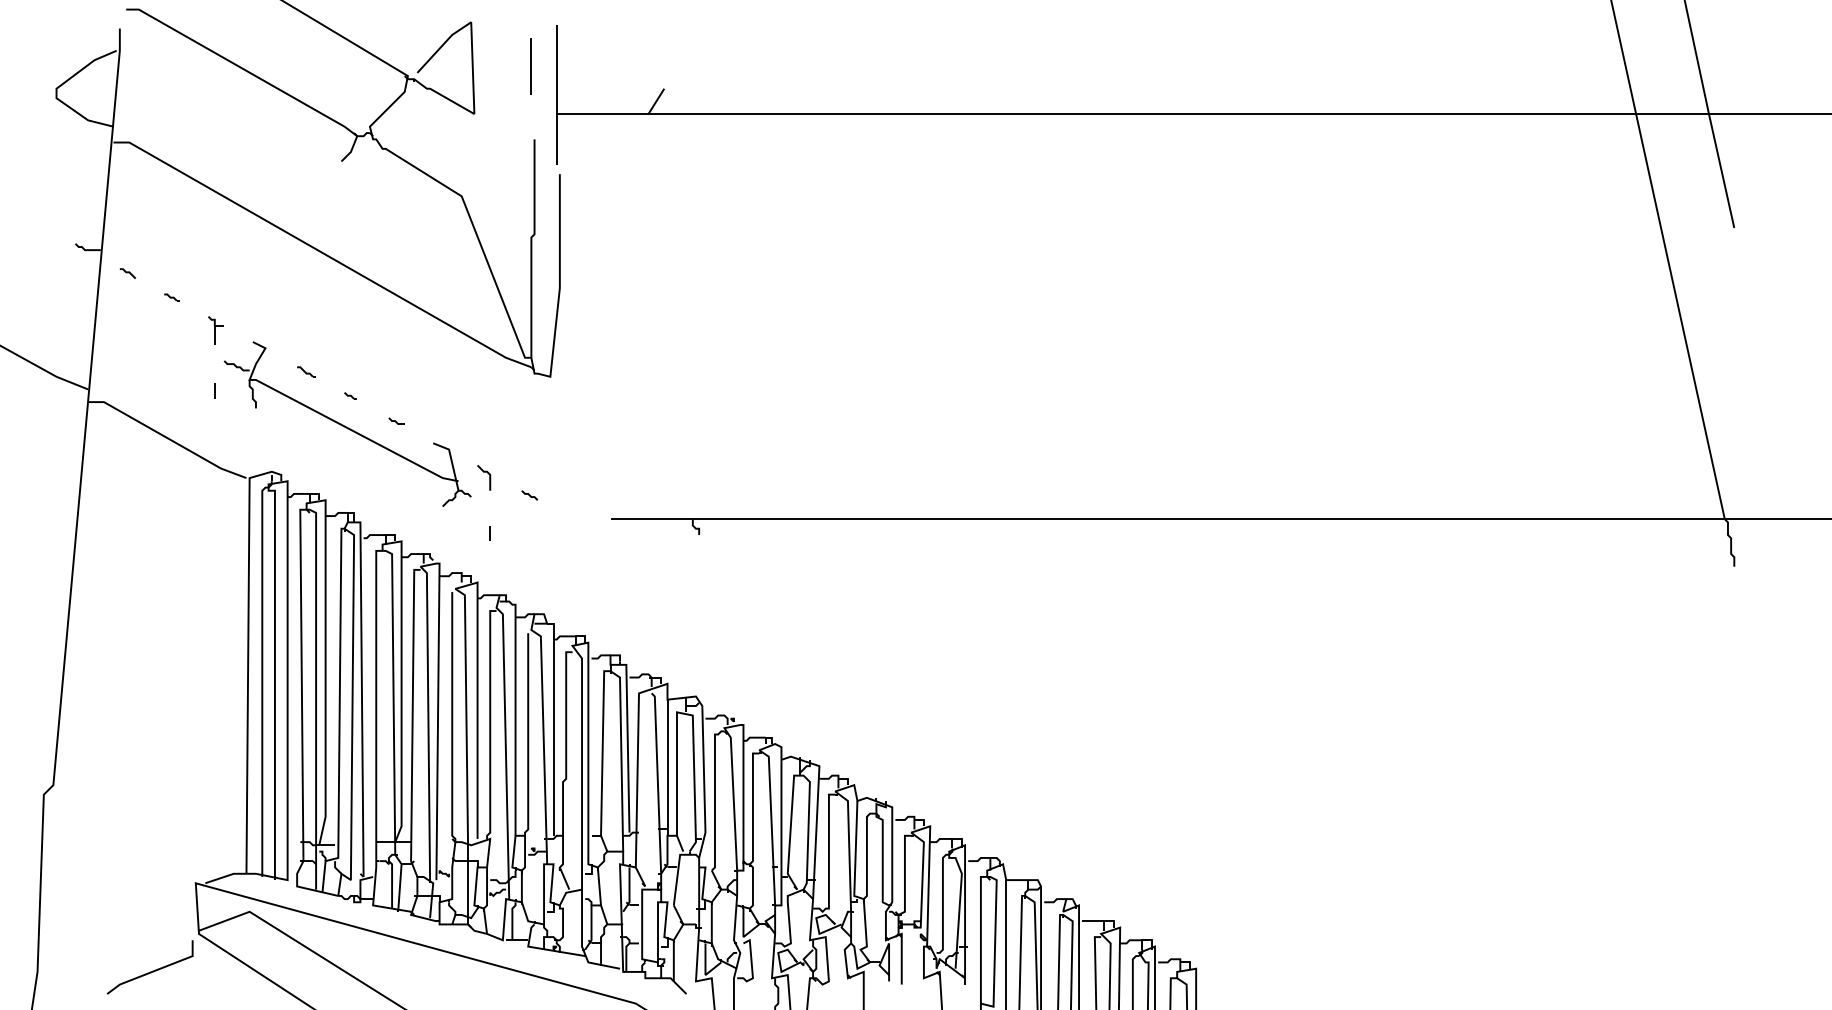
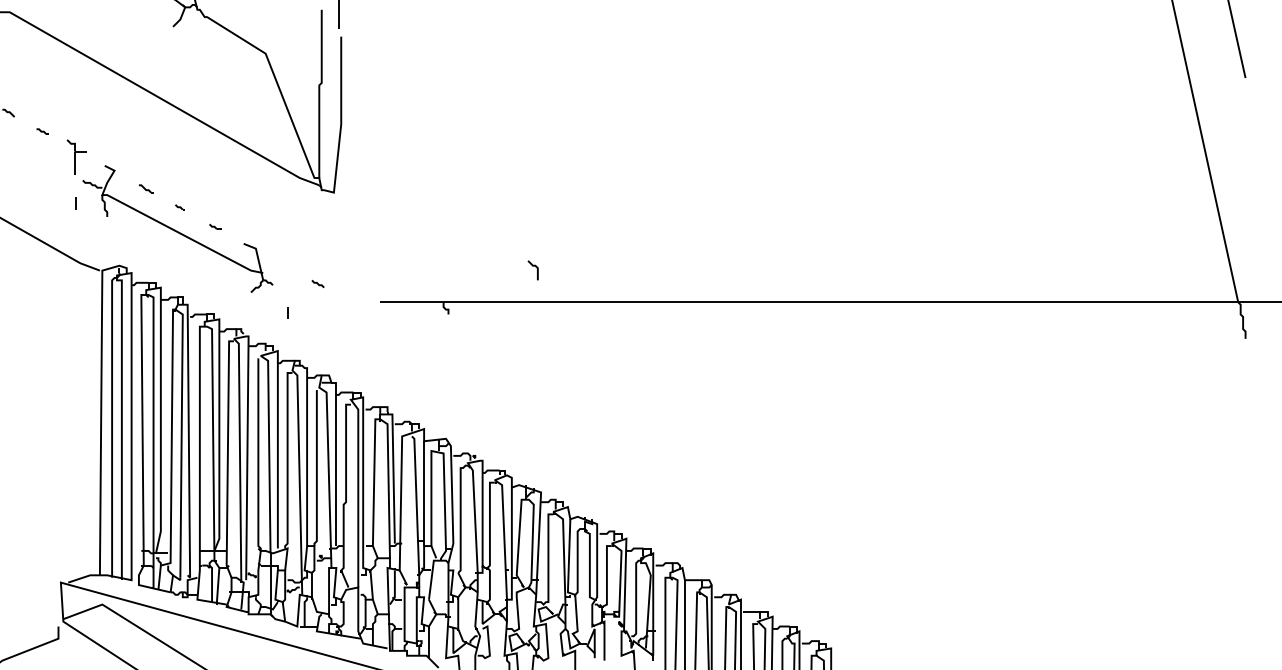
part: (215, 330) -> (76, 156), size x1.6
curve: (484, 472) -> (533, 266), moved

